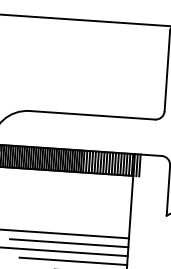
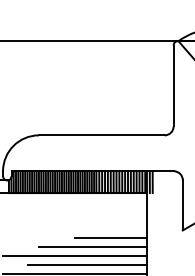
line: (94, 217) -> (110, 237), added
line: (75, 225) -> (92, 246), added

